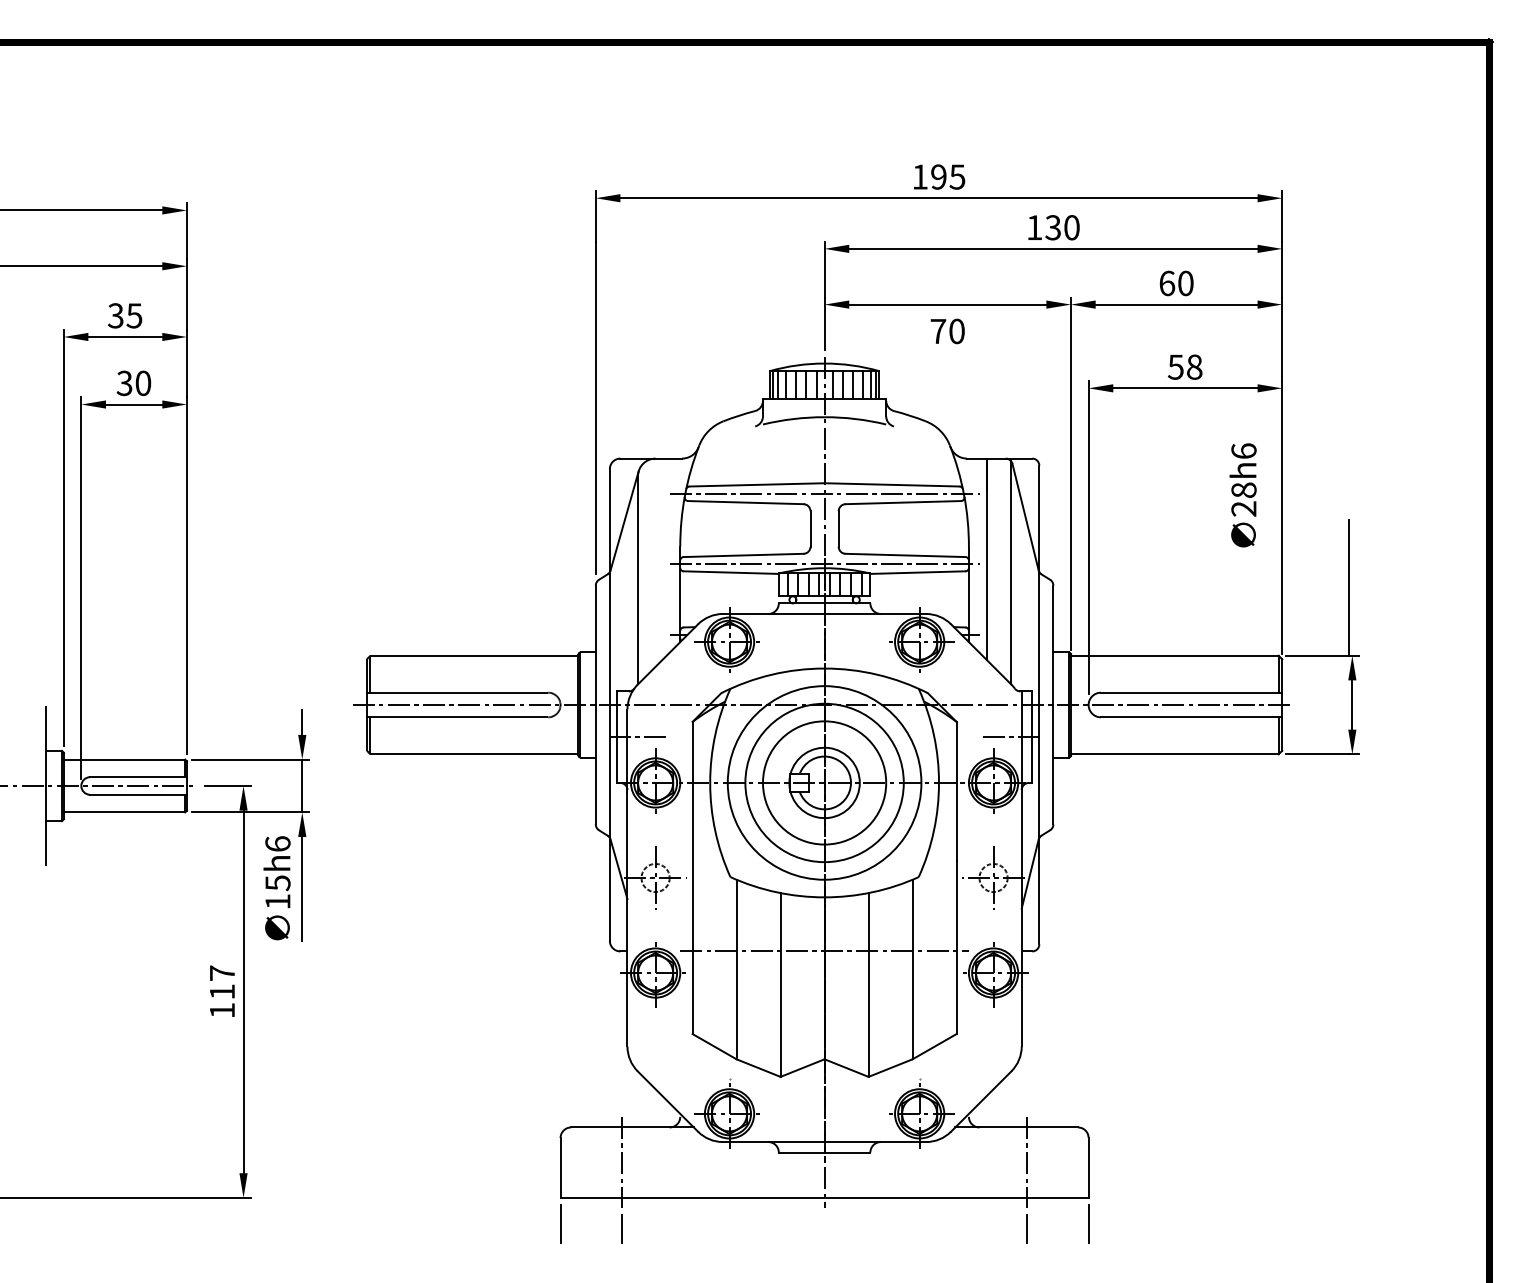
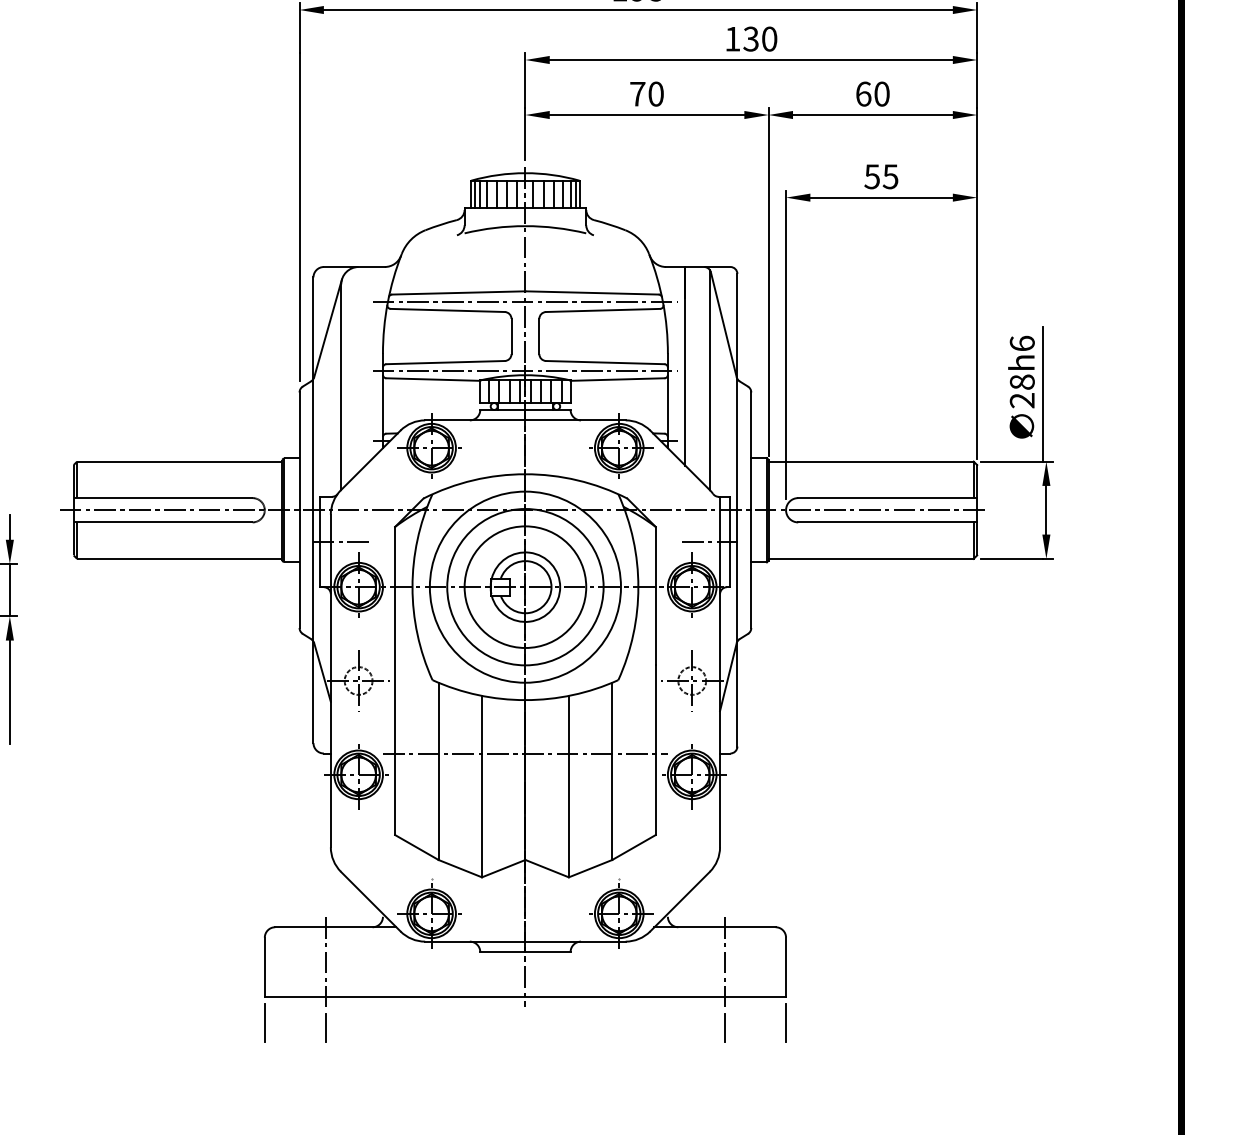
text: (947, 331) -> (646, 94), moved
text: (1194, 366) -> (890, 176), 58 -> 55
text: (1242, 495) -> (1020, 387), moved

